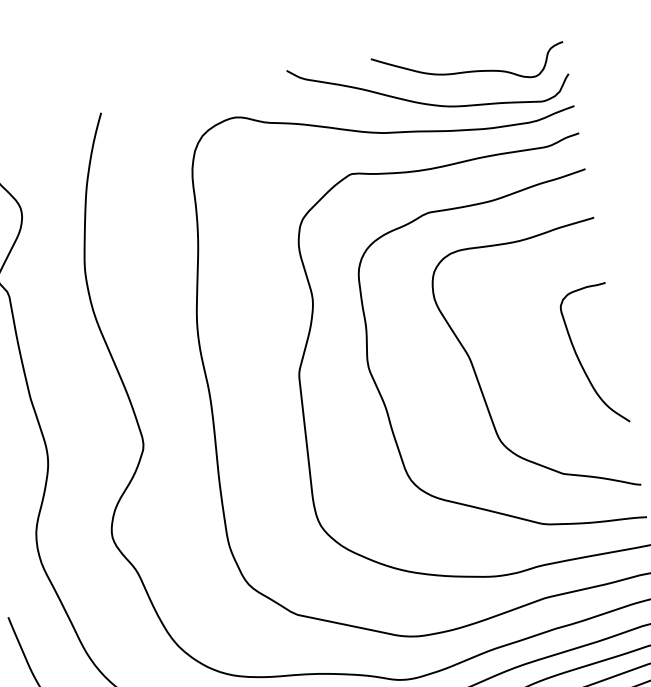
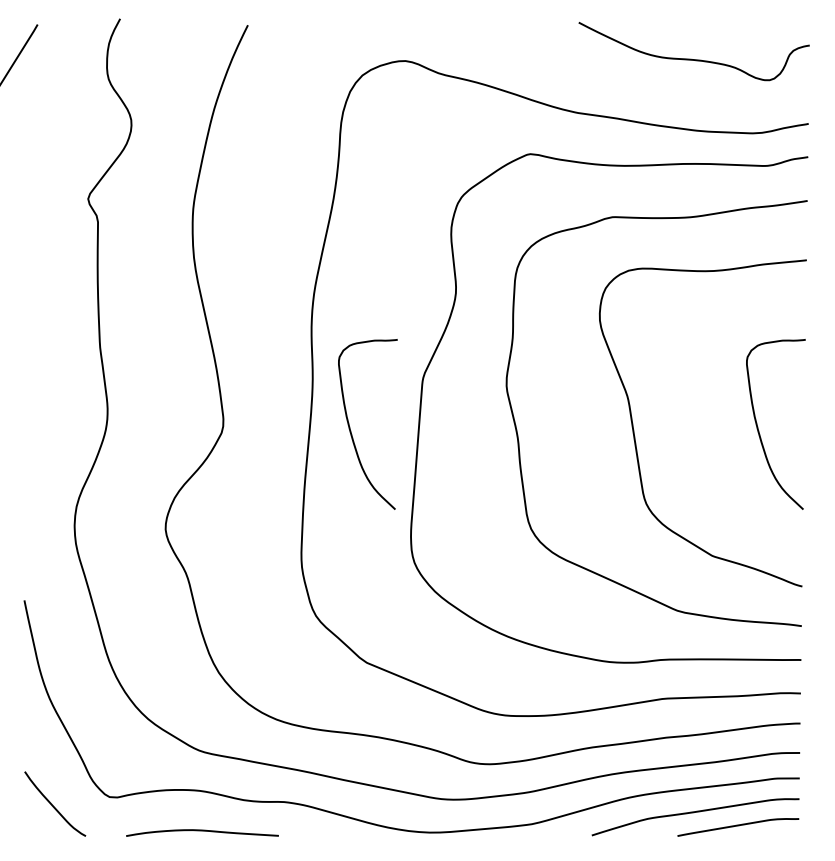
curve: (427, 103) -> (635, 87), removed
curve: (248, 427) -> (351, 430), added

